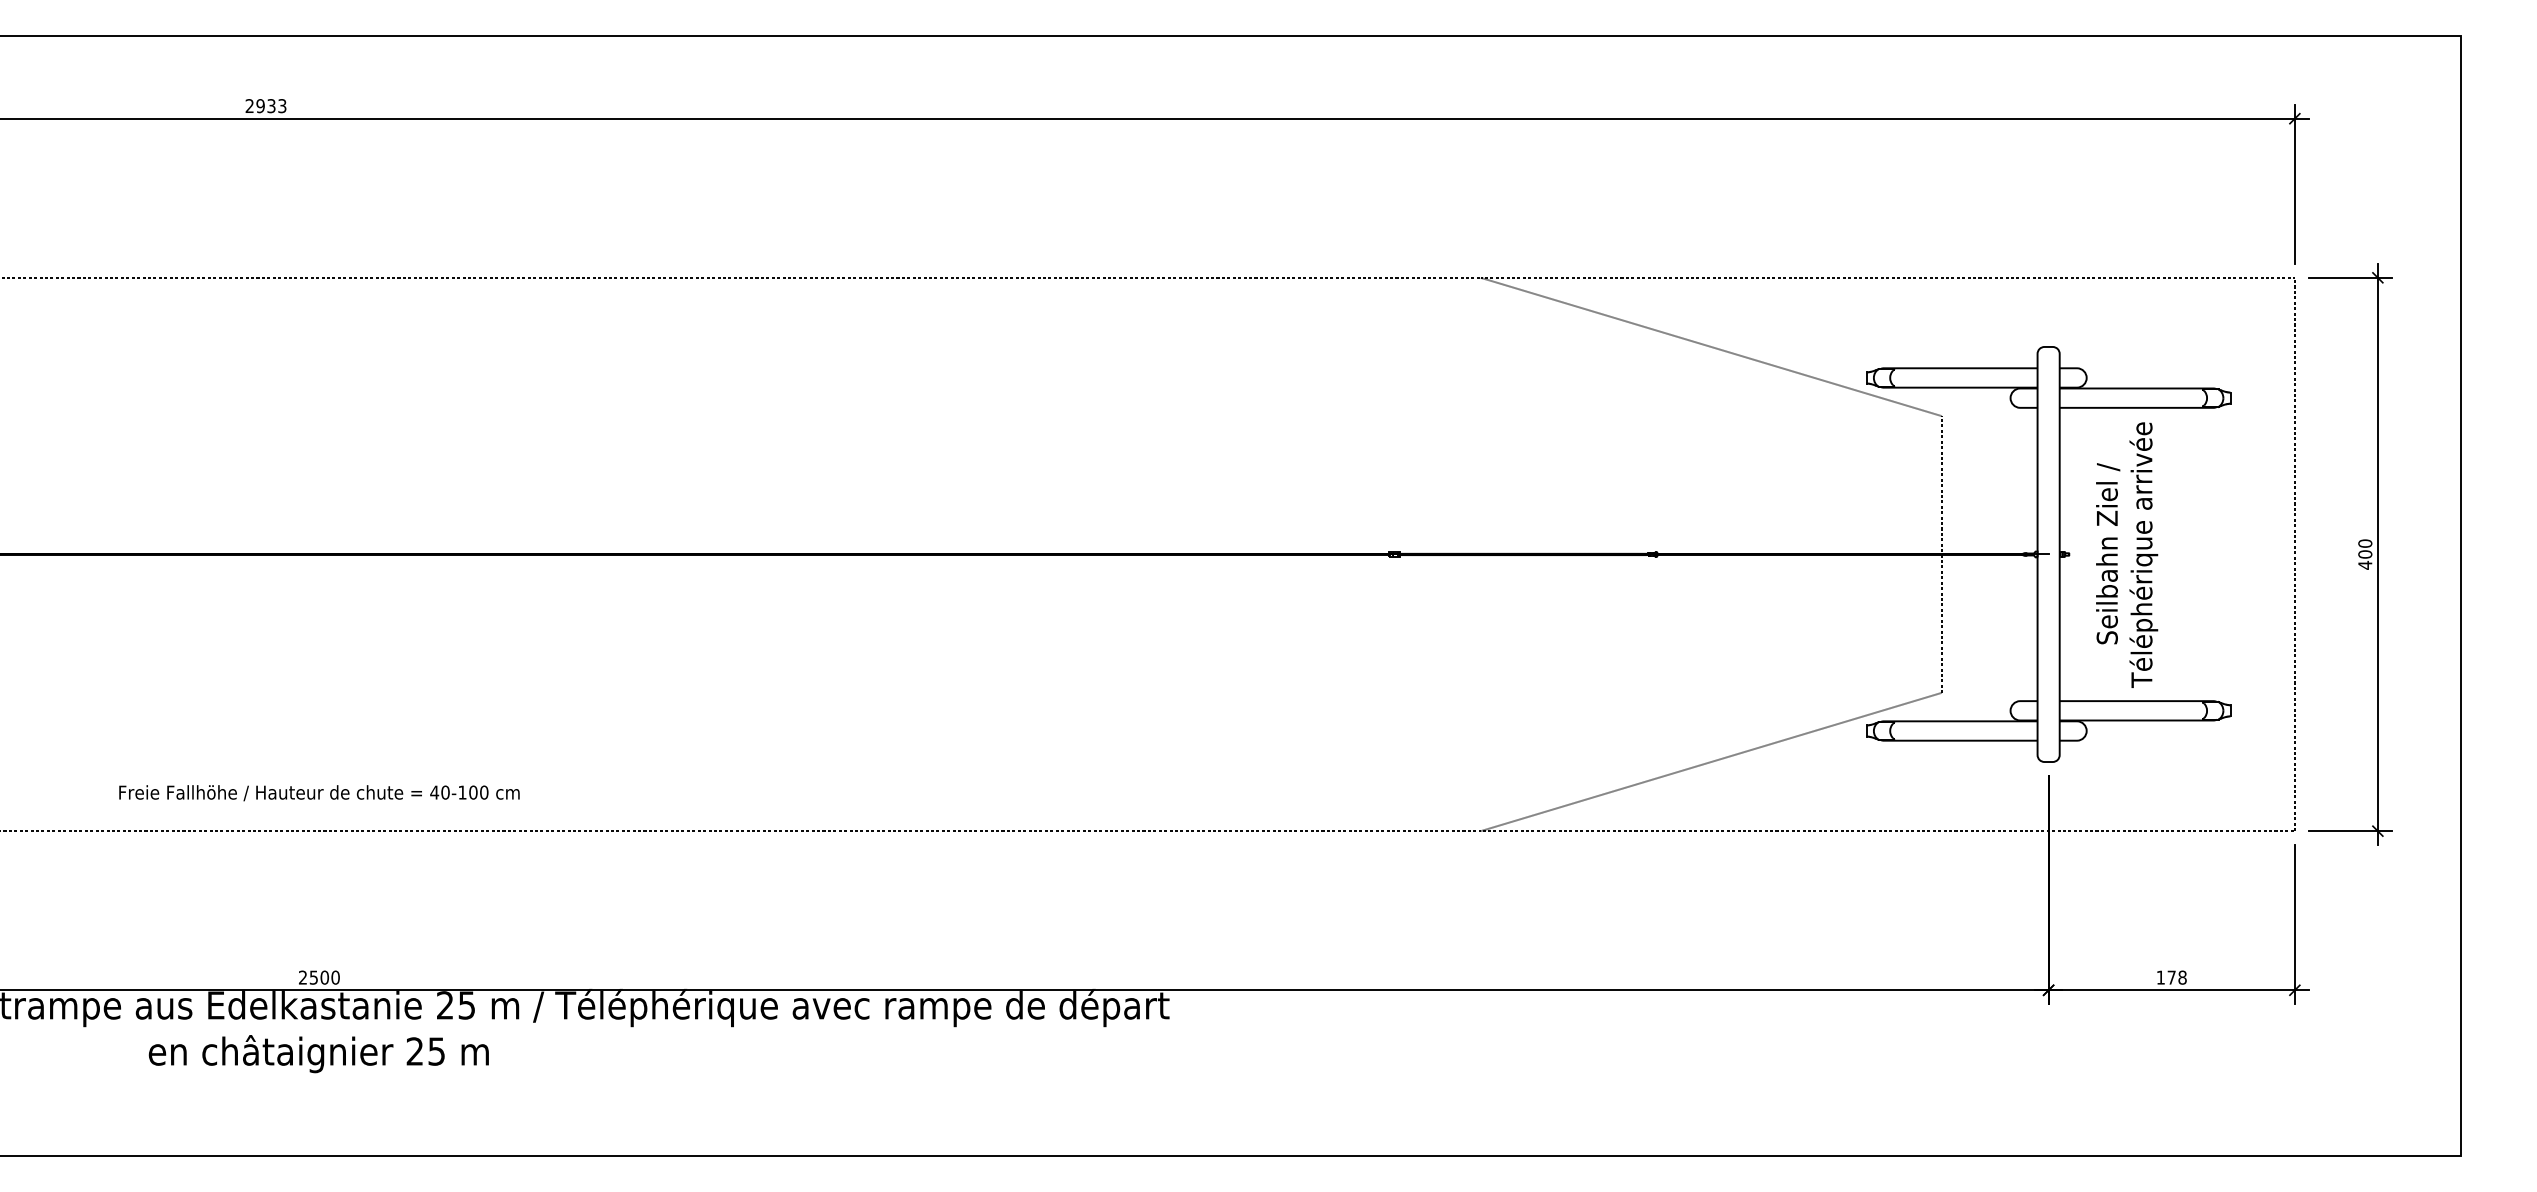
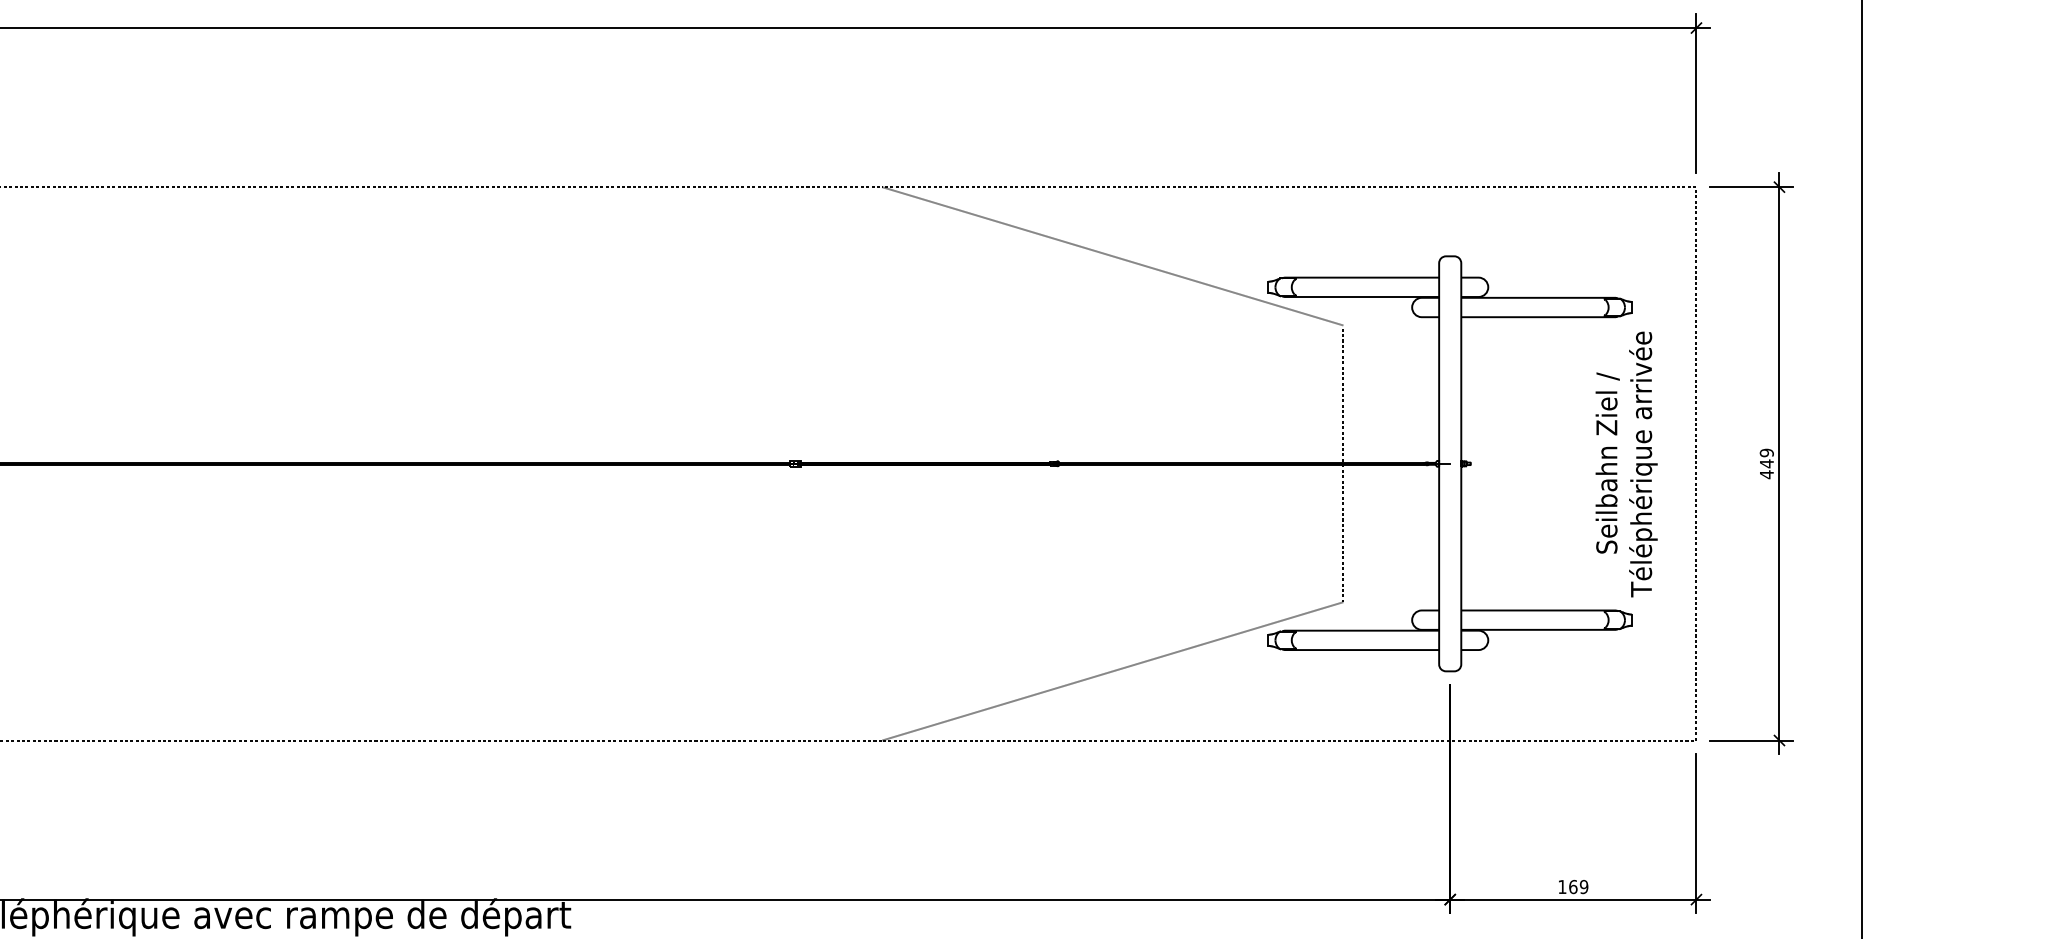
text: (2365, 548) -> (1767, 457), 400 -> 449
text: (2127, 554) -> (1627, 463), moved
text: (2176, 977) -> (1578, 886), 178 -> 169

